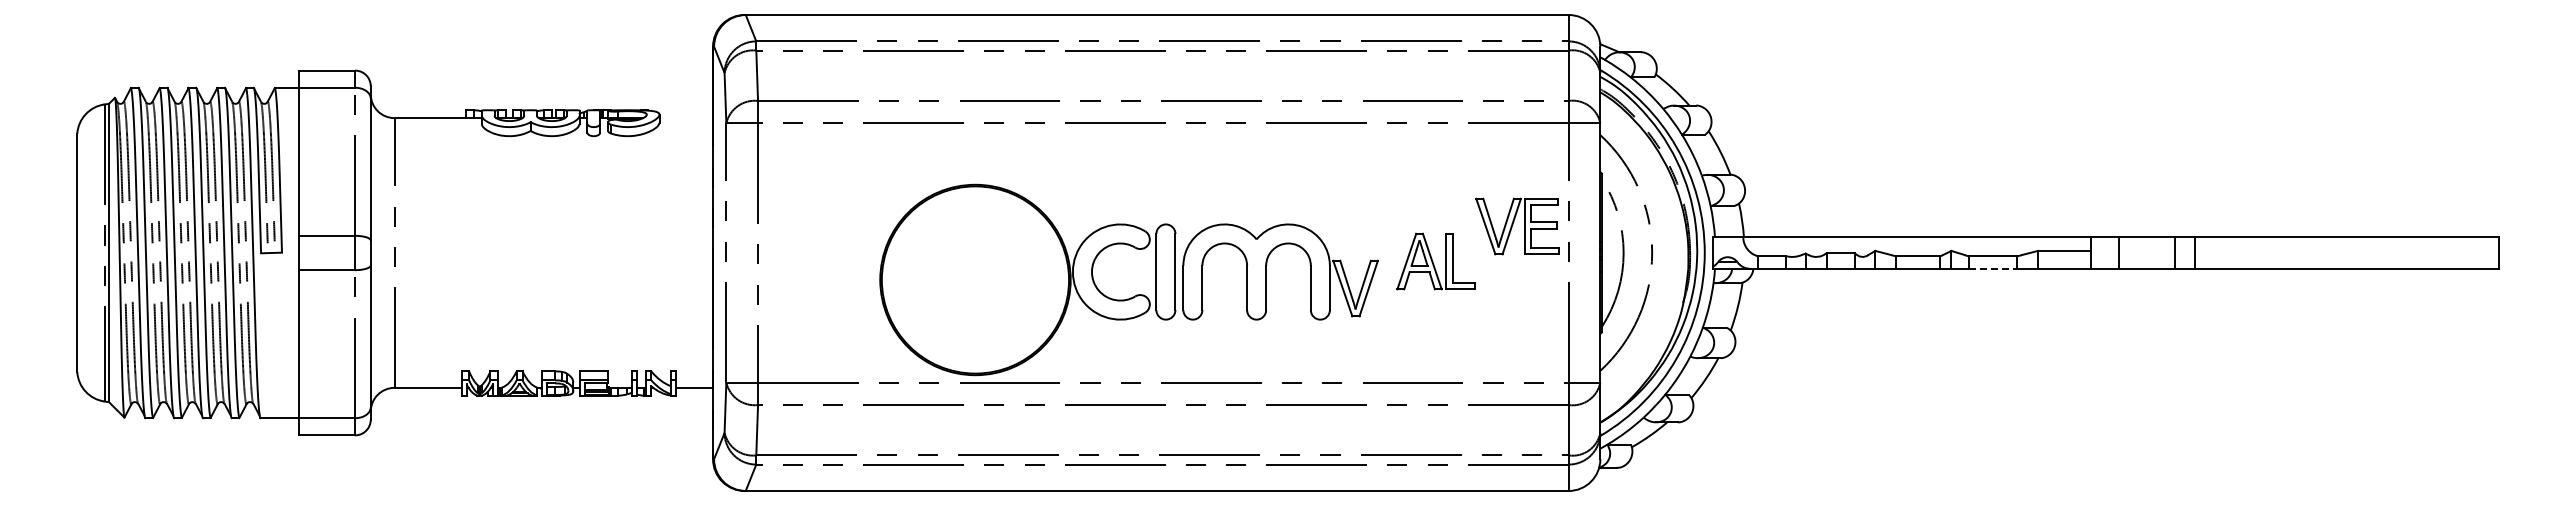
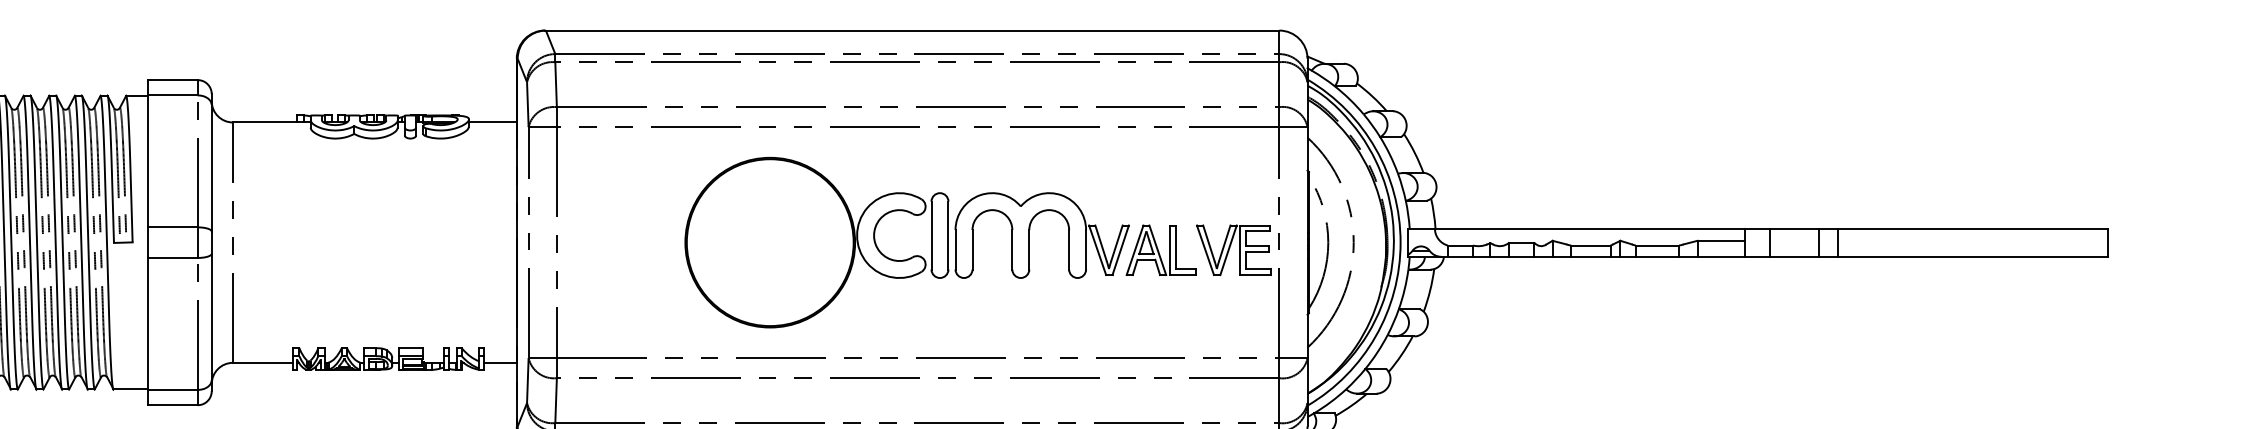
line: (686, 118) -> (493, 122), added
part: (1517, 226) -> (1233, 250), moved
line: (1993, 268) -> (1657, 256), dashed -> solid
part: (1136, 294) -> (913, 255), moved

